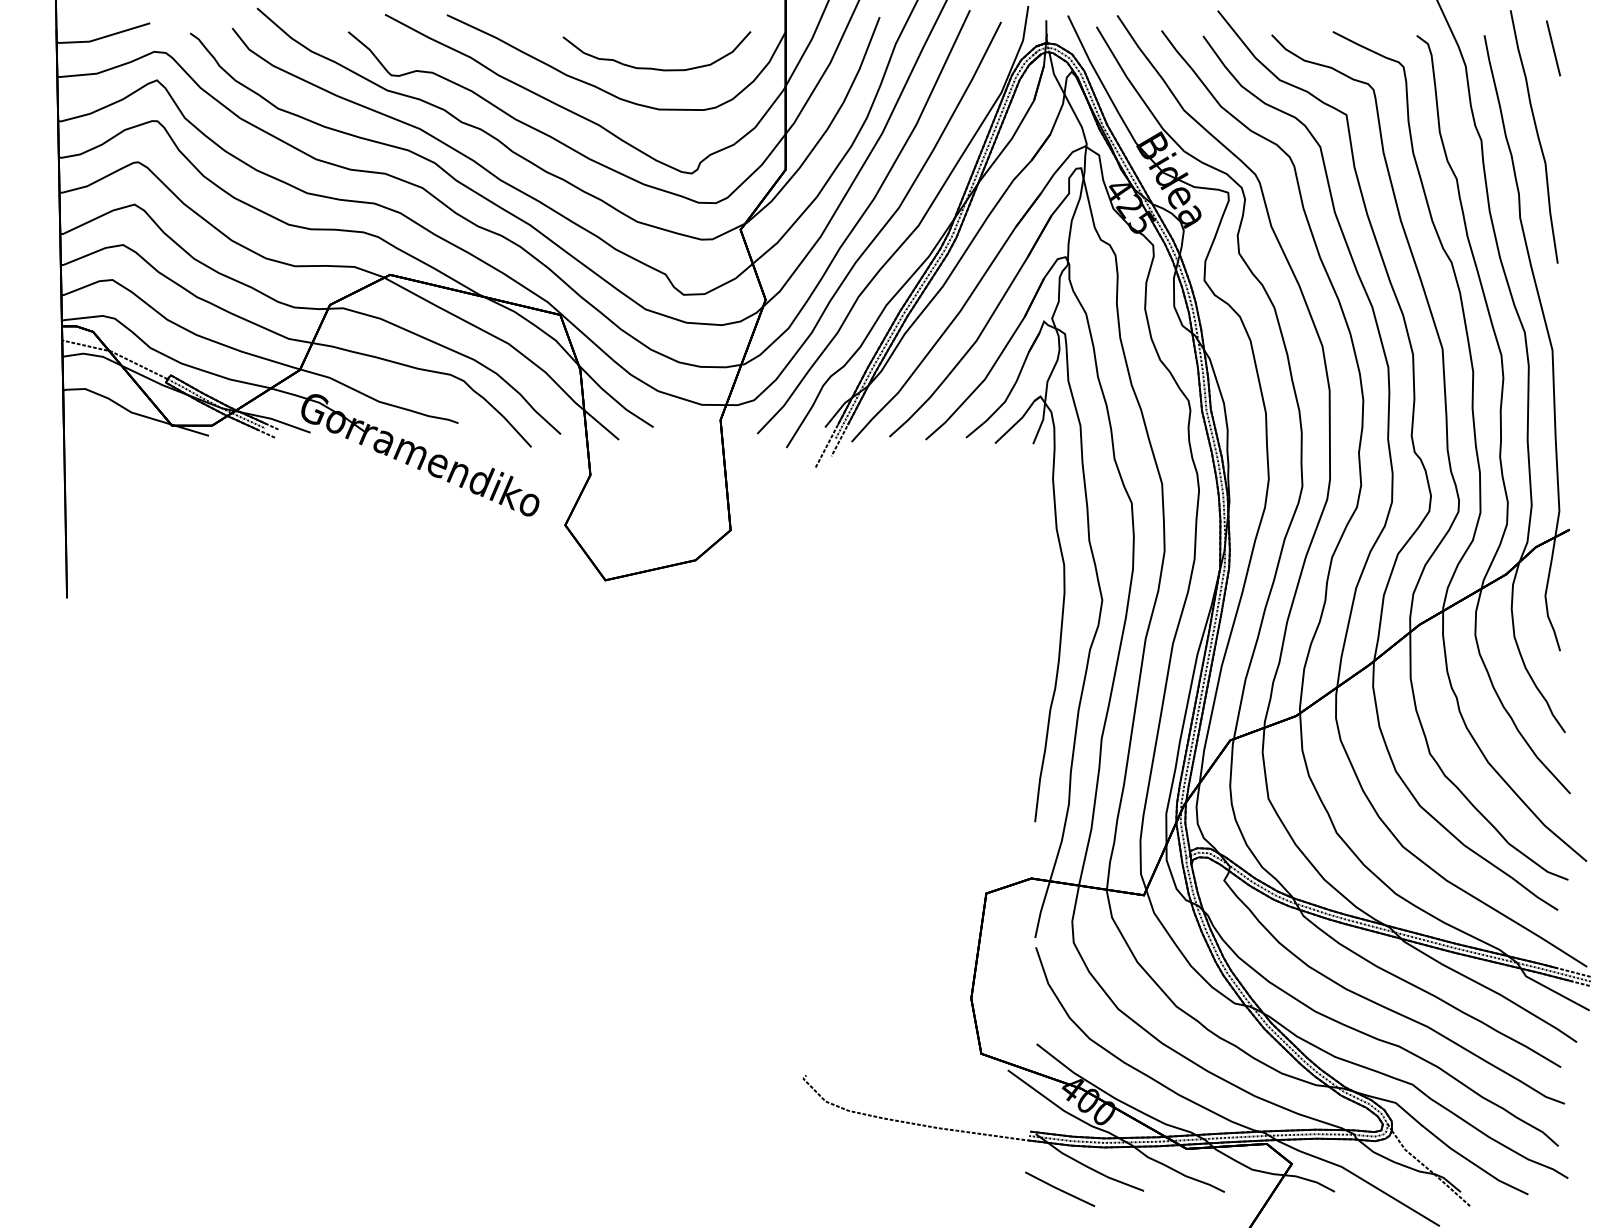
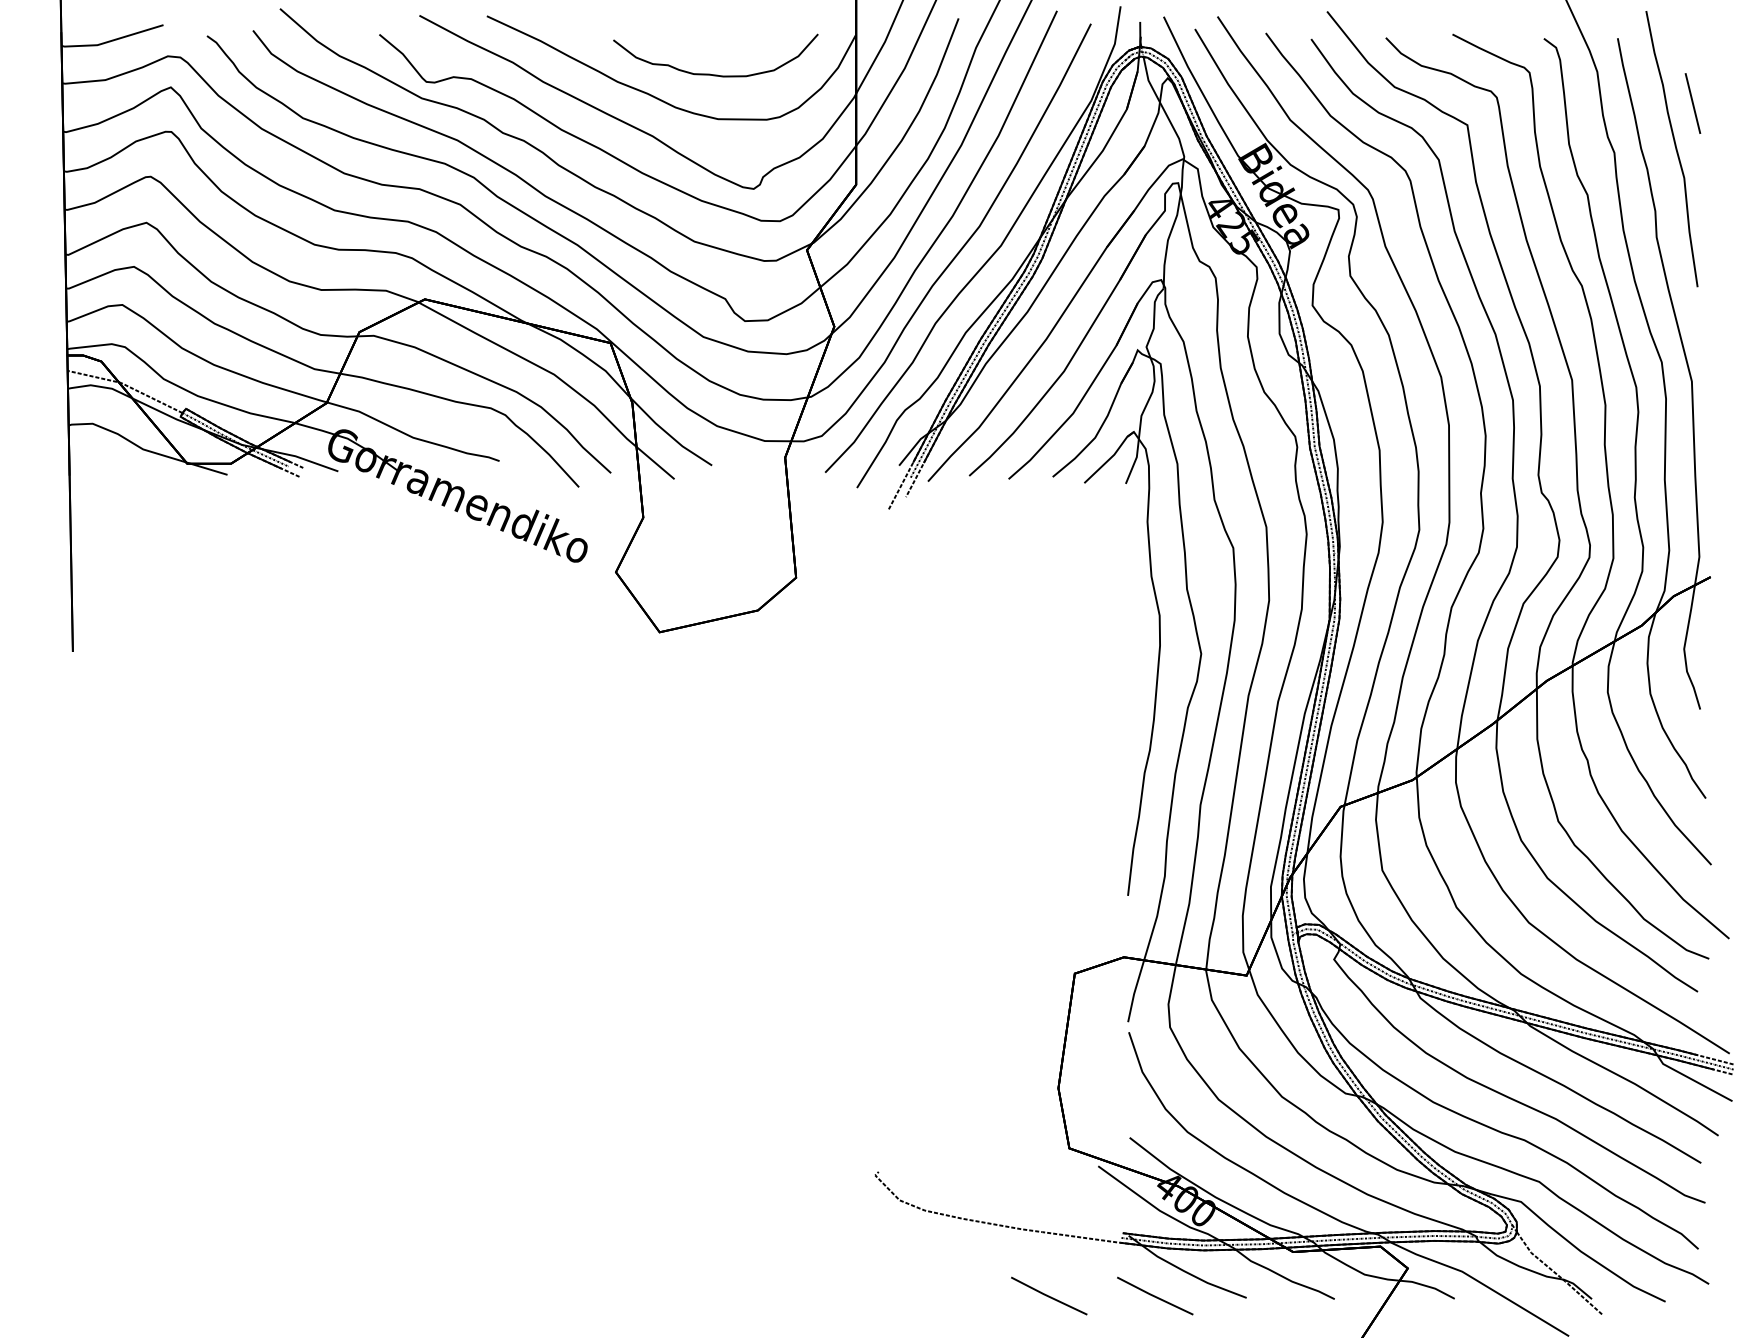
line: (1553, 48) -> (1692, 103), moved
line: (963, 1188) -> (1049, 1295), added

